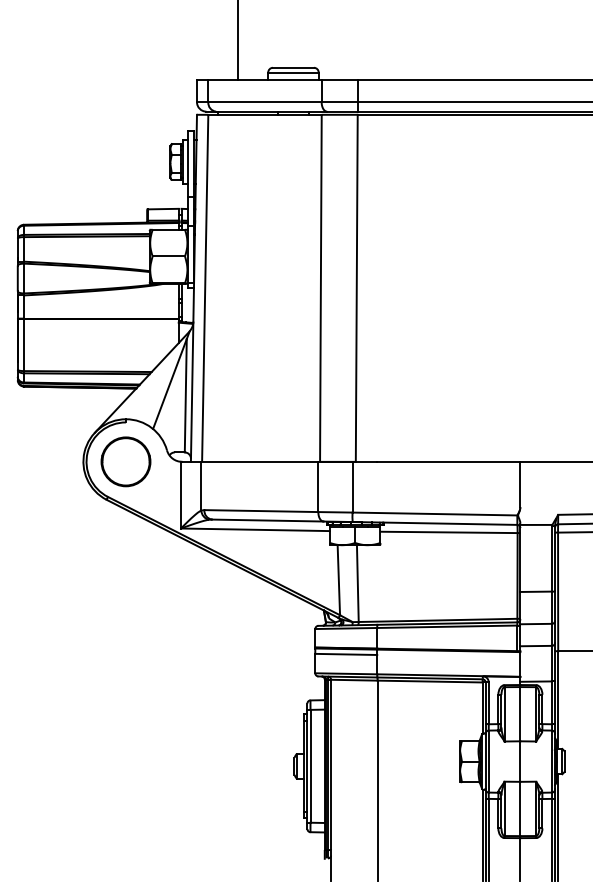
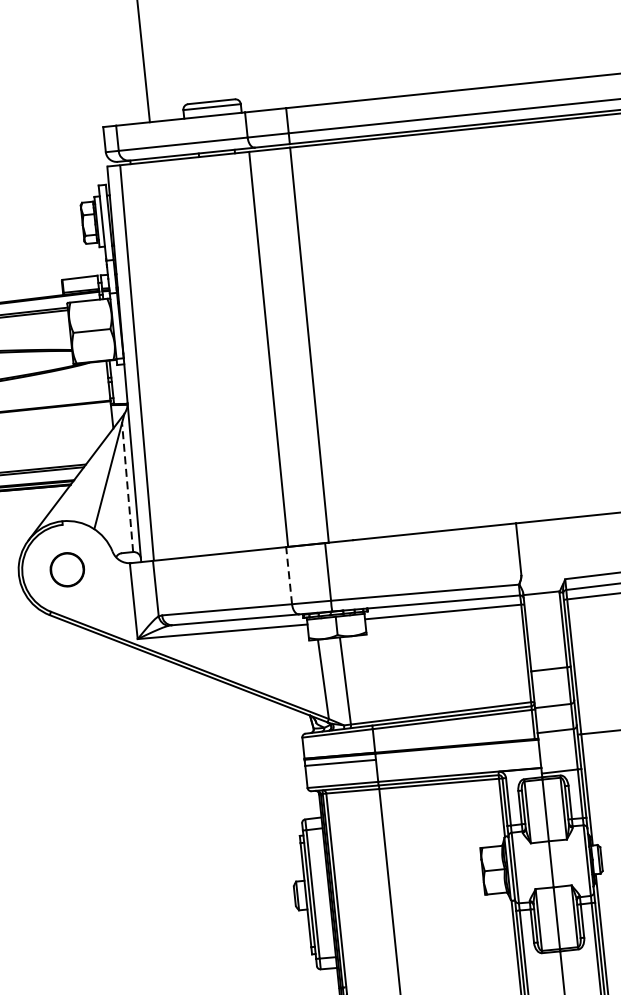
line: (185, 395) -> (127, 487), solid -> dashed
part: (125, 461) -> (66, 569), size x0.6
line: (318, 486) -> (289, 575), solid -> dashed

